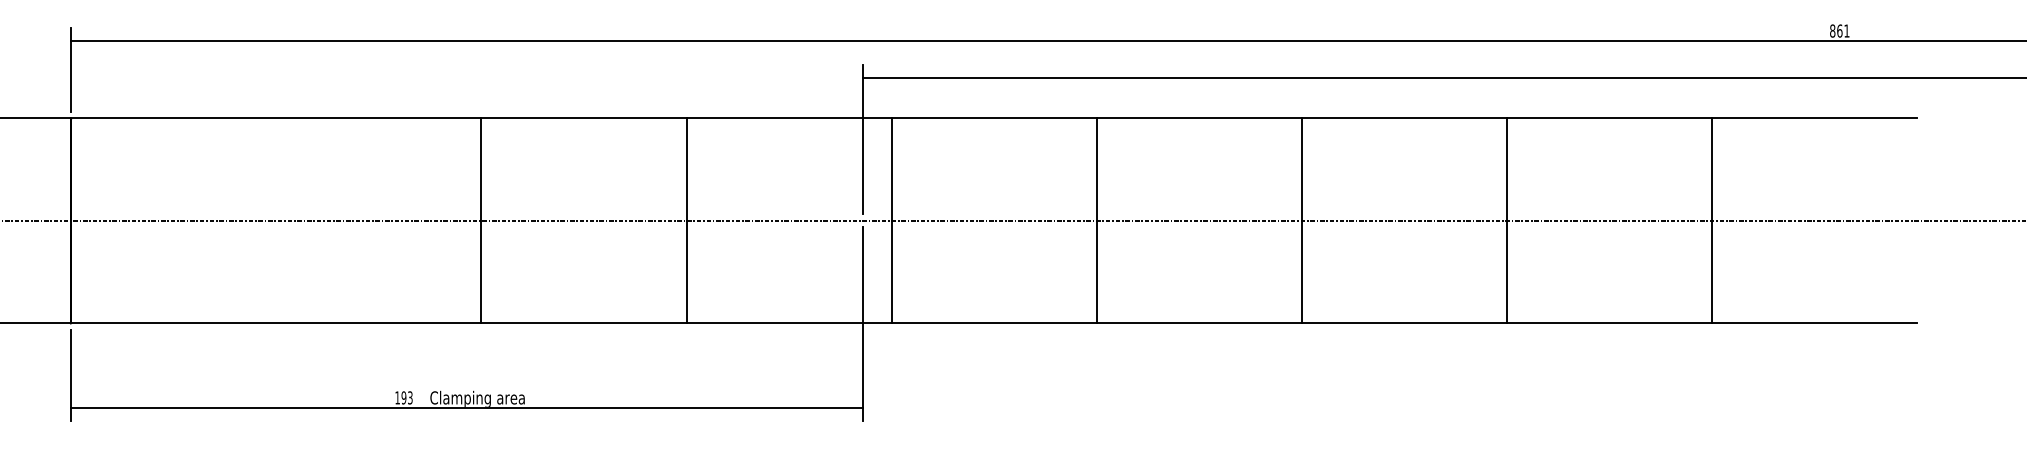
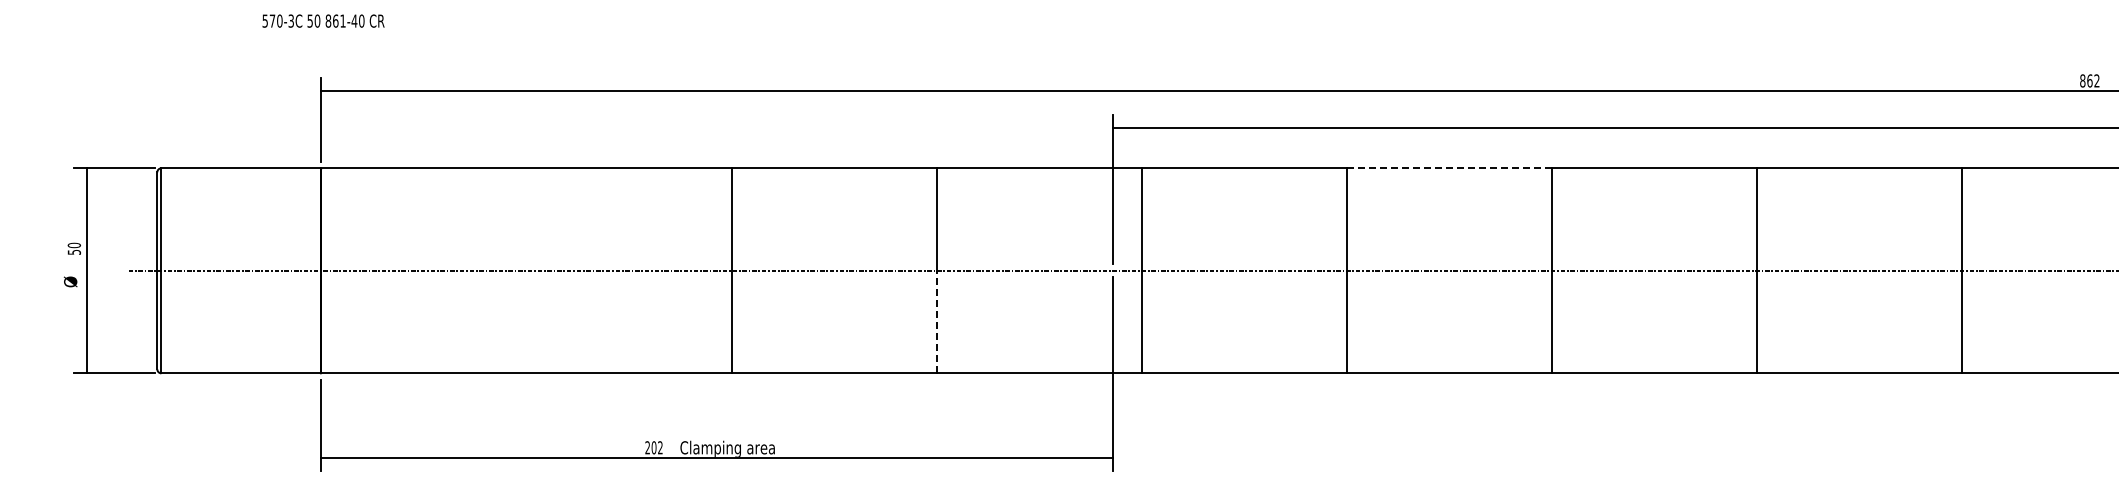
text: (1846, 30) -> (2096, 80), 861 -> 862
line: (1199, 118) -> (1449, 168), solid -> dashed
line: (686, 271) -> (936, 321), solid -> dashed
text: (403, 397) -> (653, 447), 193 -> 202

